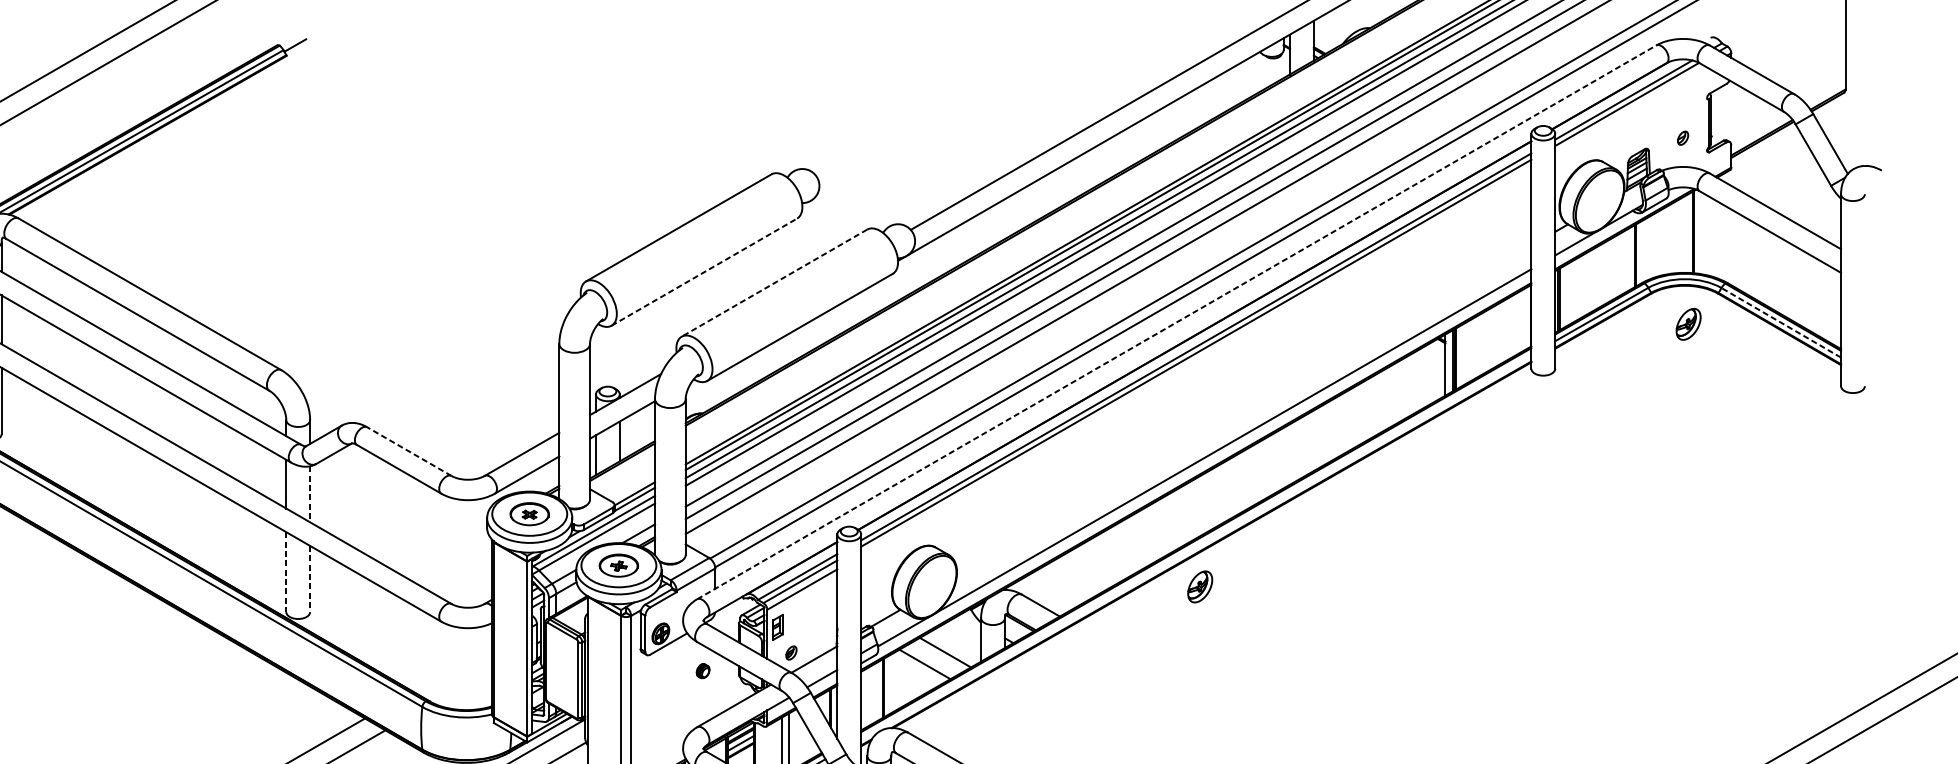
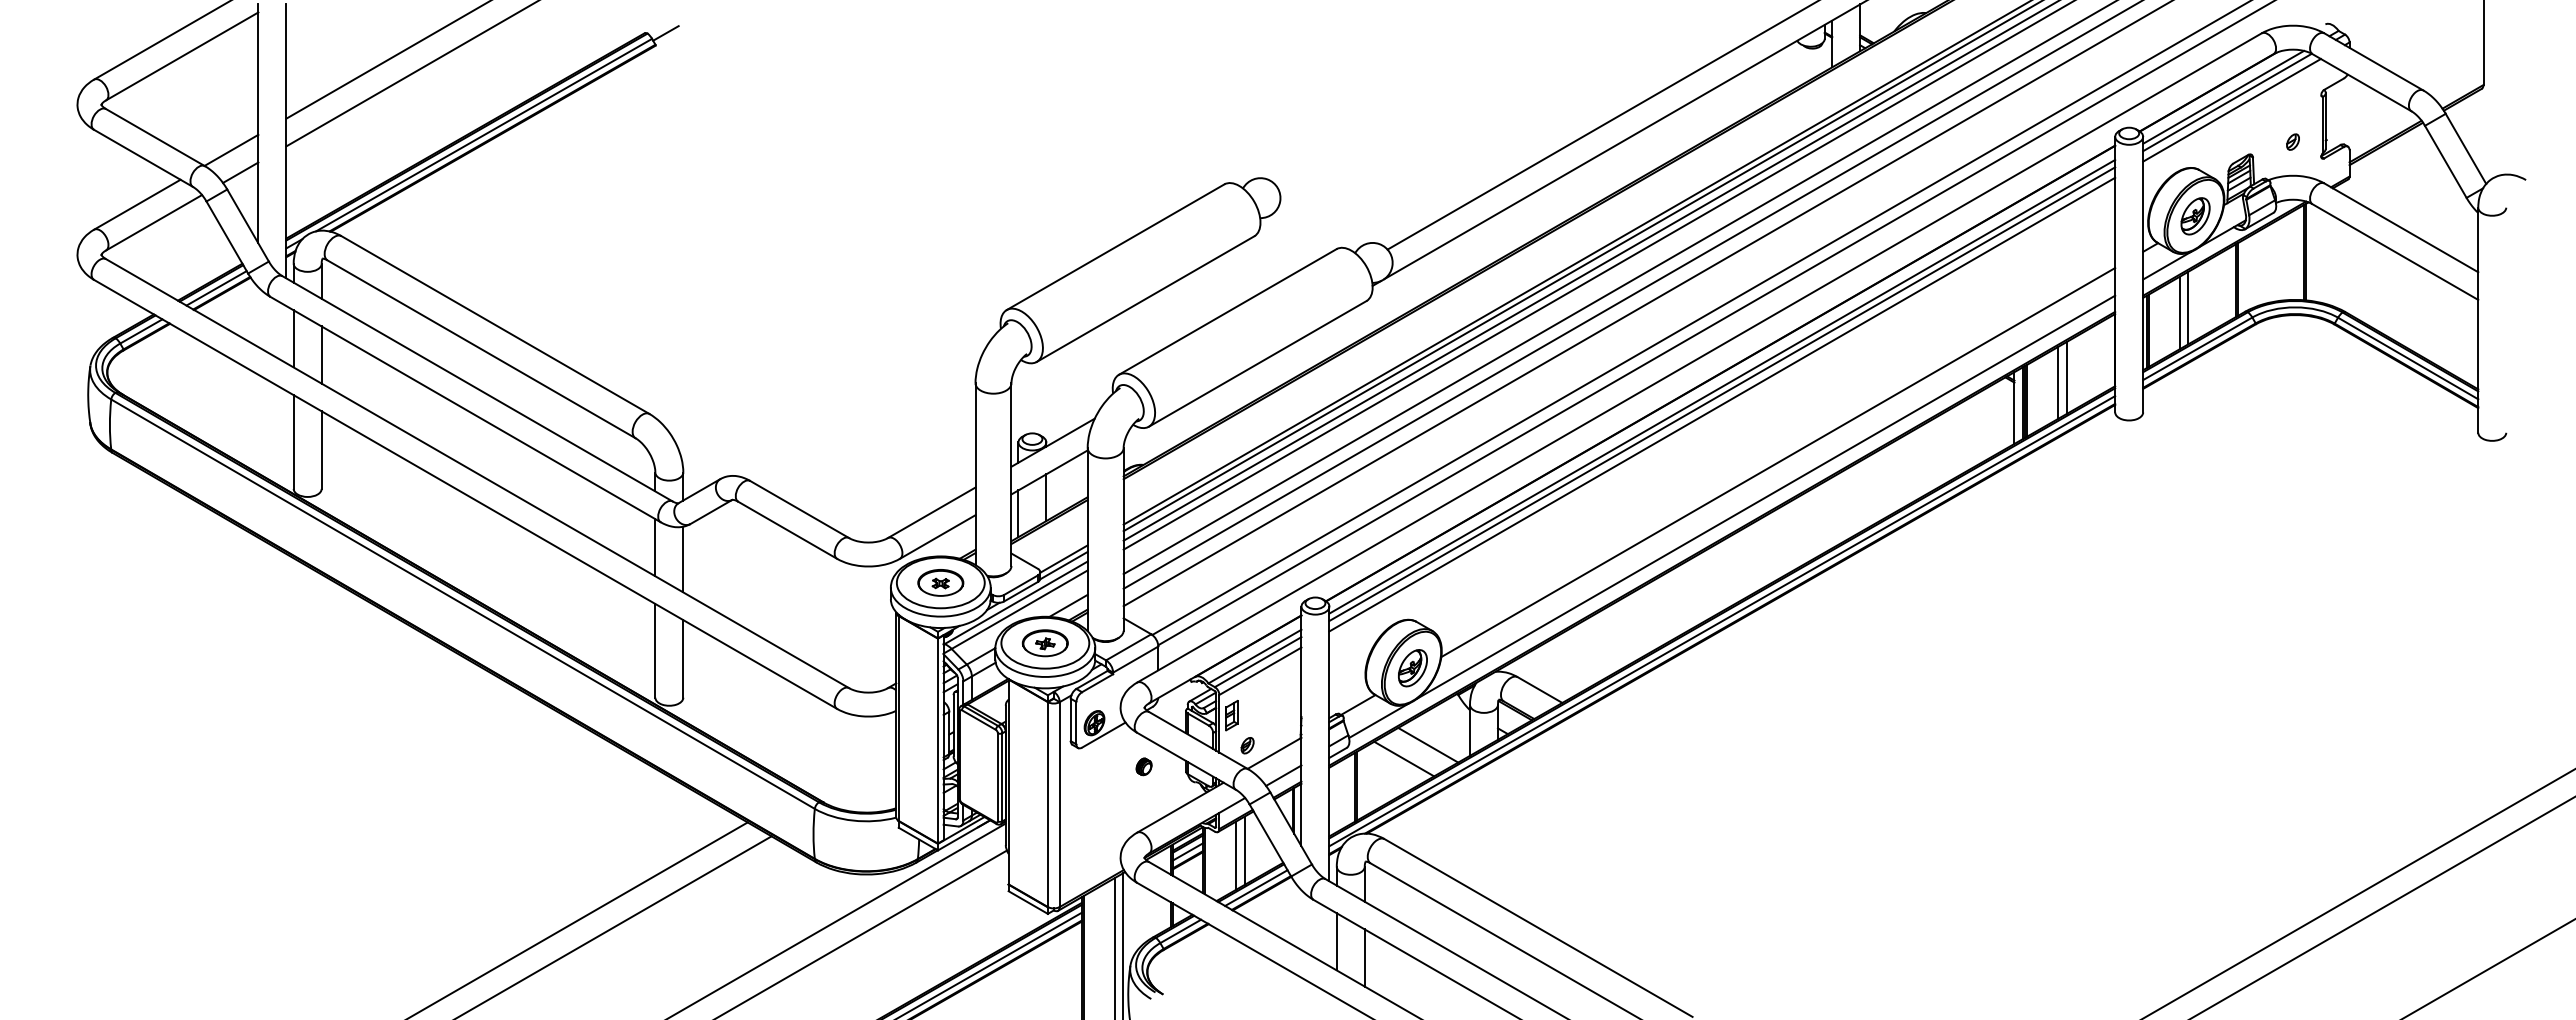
line: (1630, 111) -> (2231, 110), added
line: (704, 272) -> (1145, 299), dashed -> solid
line: (1593, 279) -> (2188, 307), added
line: (774, 283) -> (1227, 312), dashed -> solid
line: (1586, 283) -> (2179, 312), added
line: (1176, 321) -> (1699, 357), dashed -> solid
line: (1780, 322) -> (2407, 358), dashed -> solid
part: (1688, 324) -> (2195, 216), moved
line: (1489, 339) -> (2066, 378), added
line: (1483, 343) -> (2058, 382), added
line: (1196, 362) -> (1722, 404), added
line: (1244, 411) -> (1778, 462), added
line: (409, 451) -> (799, 509), dashed -> solid
line: (310, 494) -> (683, 559), dashed -> solid
line: (1196, 547) -> (1722, 621), added
line: (286, 571) -> (655, 650), dashed -> solid
line: (310, 578) -> (683, 658), dashed -> solid
part: (1199, 587) -> (1412, 668), moved

